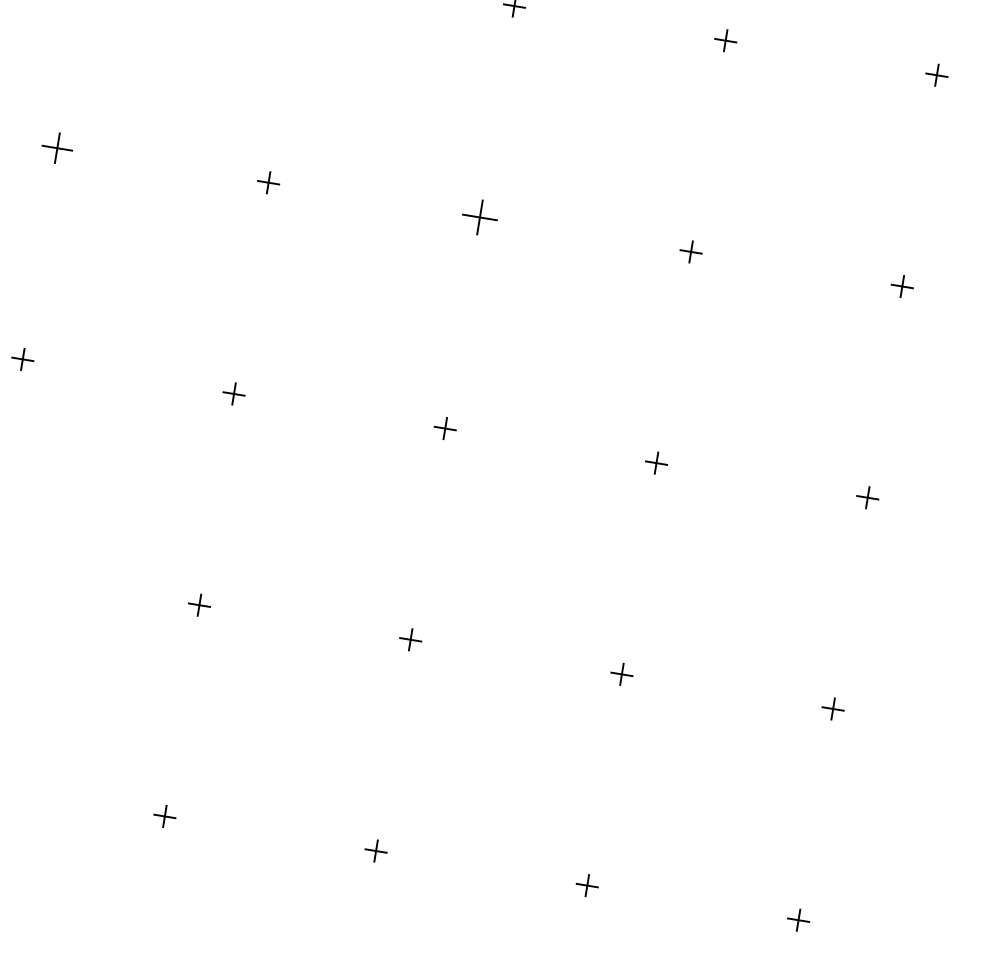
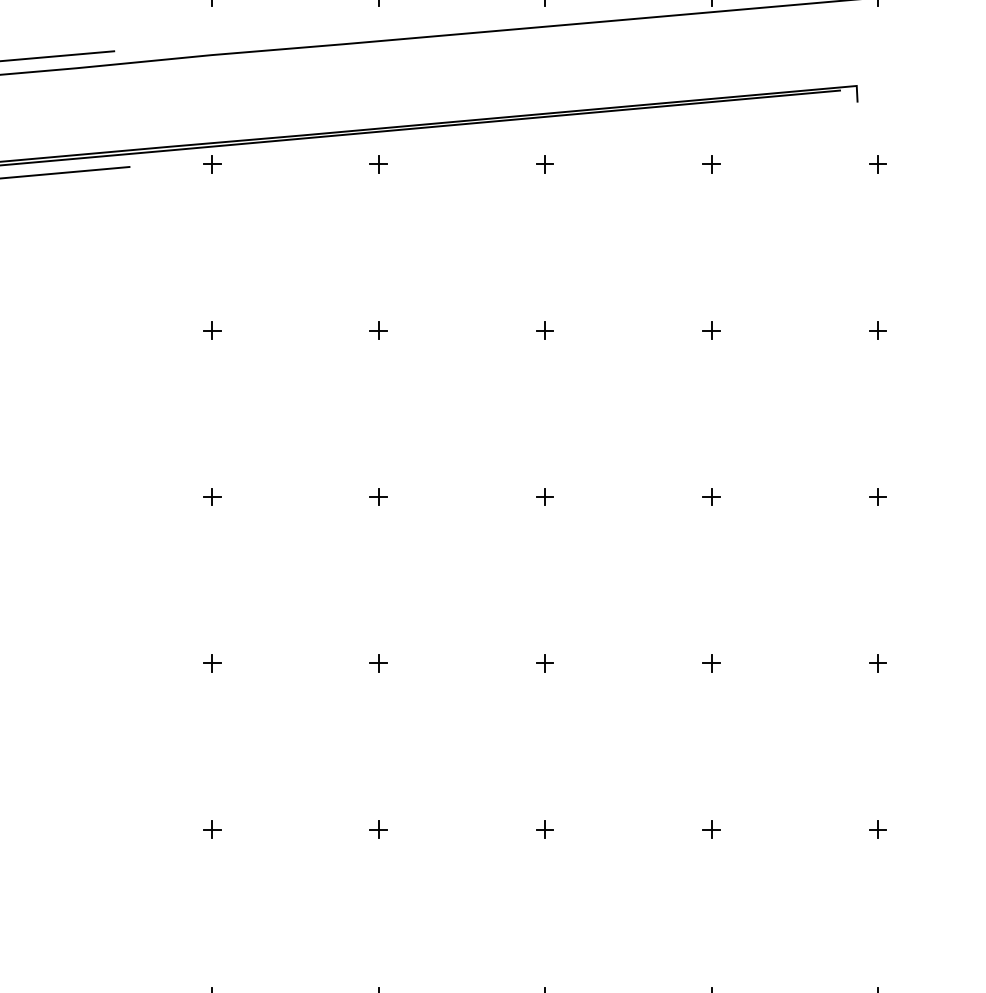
part: (57, 147) -> (212, 330), size x0.71
part: (479, 217) -> (544, 330), size x0.62

